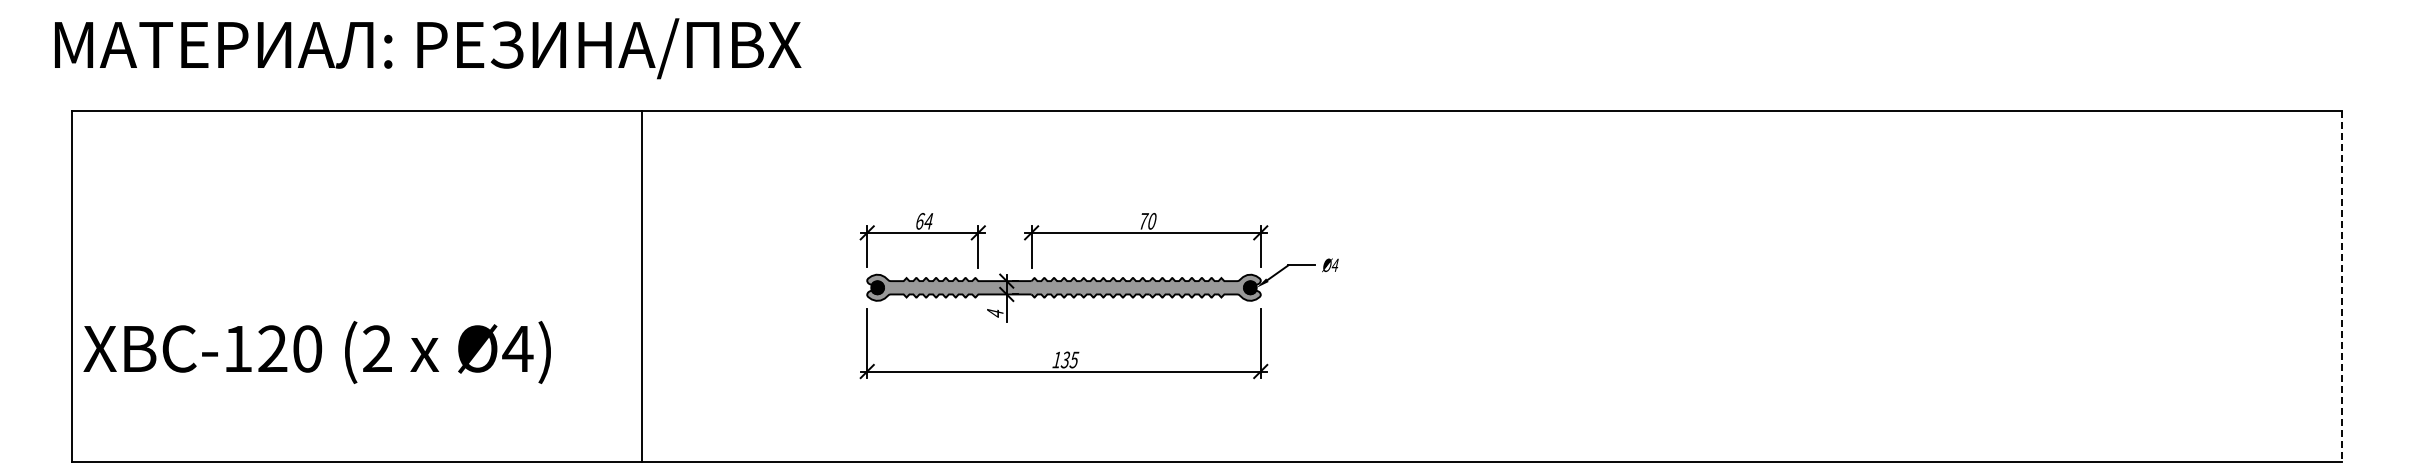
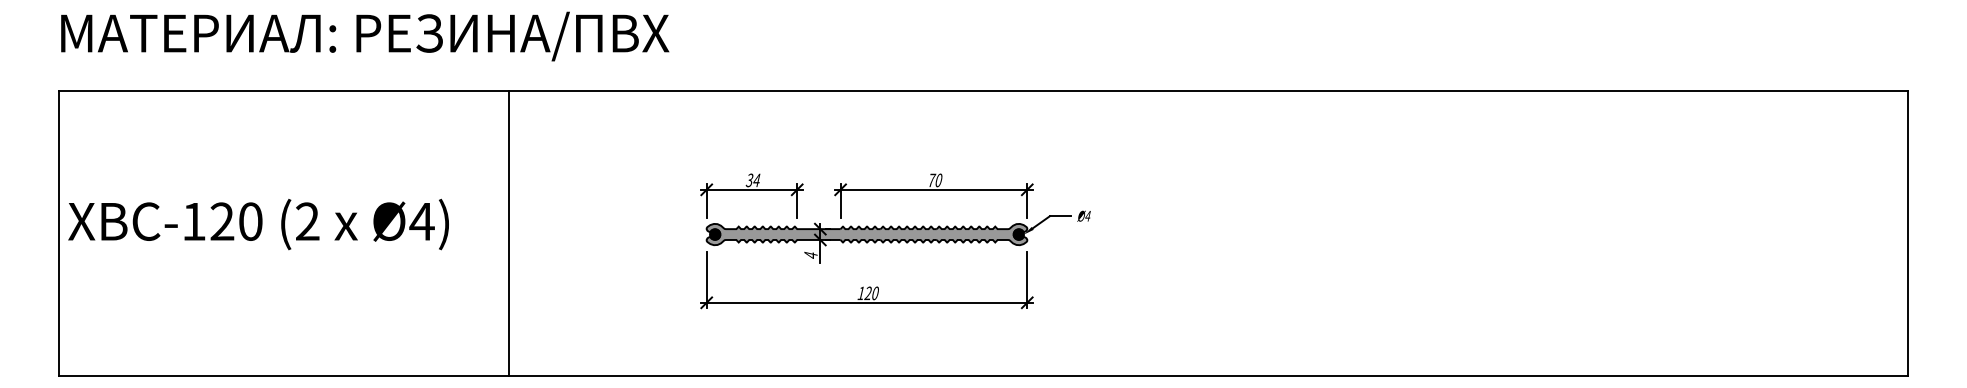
text: (428, 48) -> (365, 36), moved
text: (920, 221) -> (750, 180), 64 -> 34
line: (642, 286) -> (508, 233), moved
line: (2341, 286) -> (1907, 233), dashed -> solid
text: (316, 352) -> (258, 224), moved
text: (1069, 359) -> (871, 292), 135 -> 120

